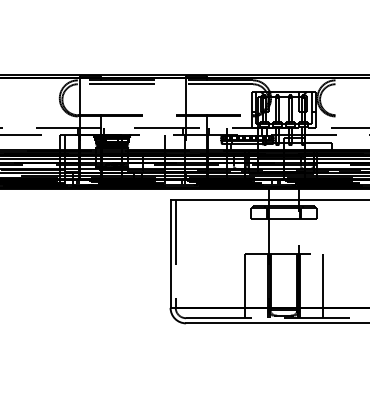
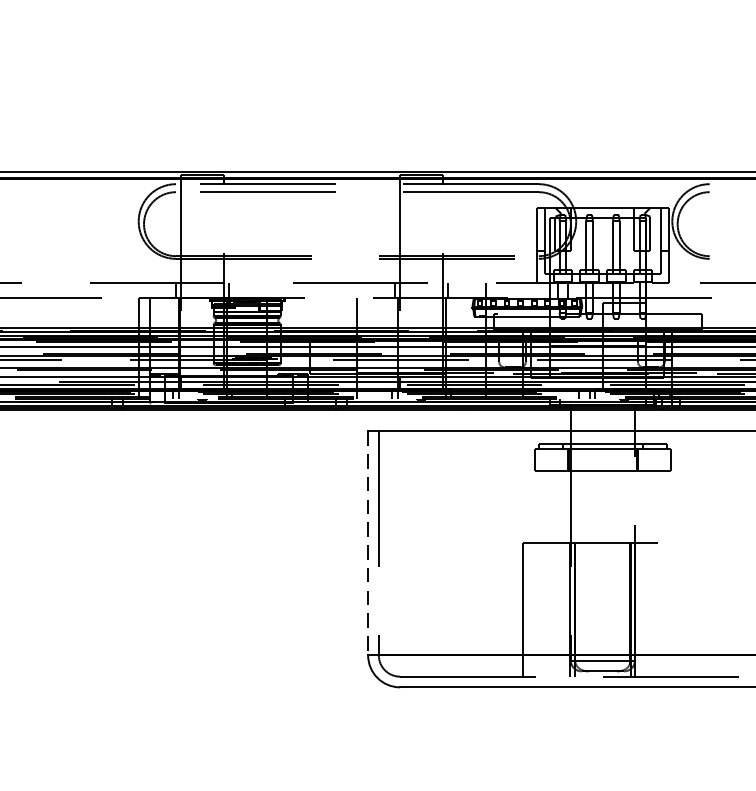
line: (170, 254) -> (367, 544), solid -> dashed
line: (322, 285) -> (682, 608), removed

